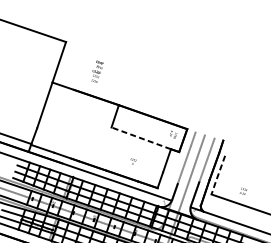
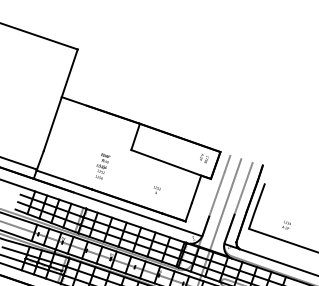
text: (97, 71) -> (102, 166), moved
line: (140, 138) -> (165, 162), dashed -> solid
line: (217, 176) -> (256, 207), dashed -> solid

